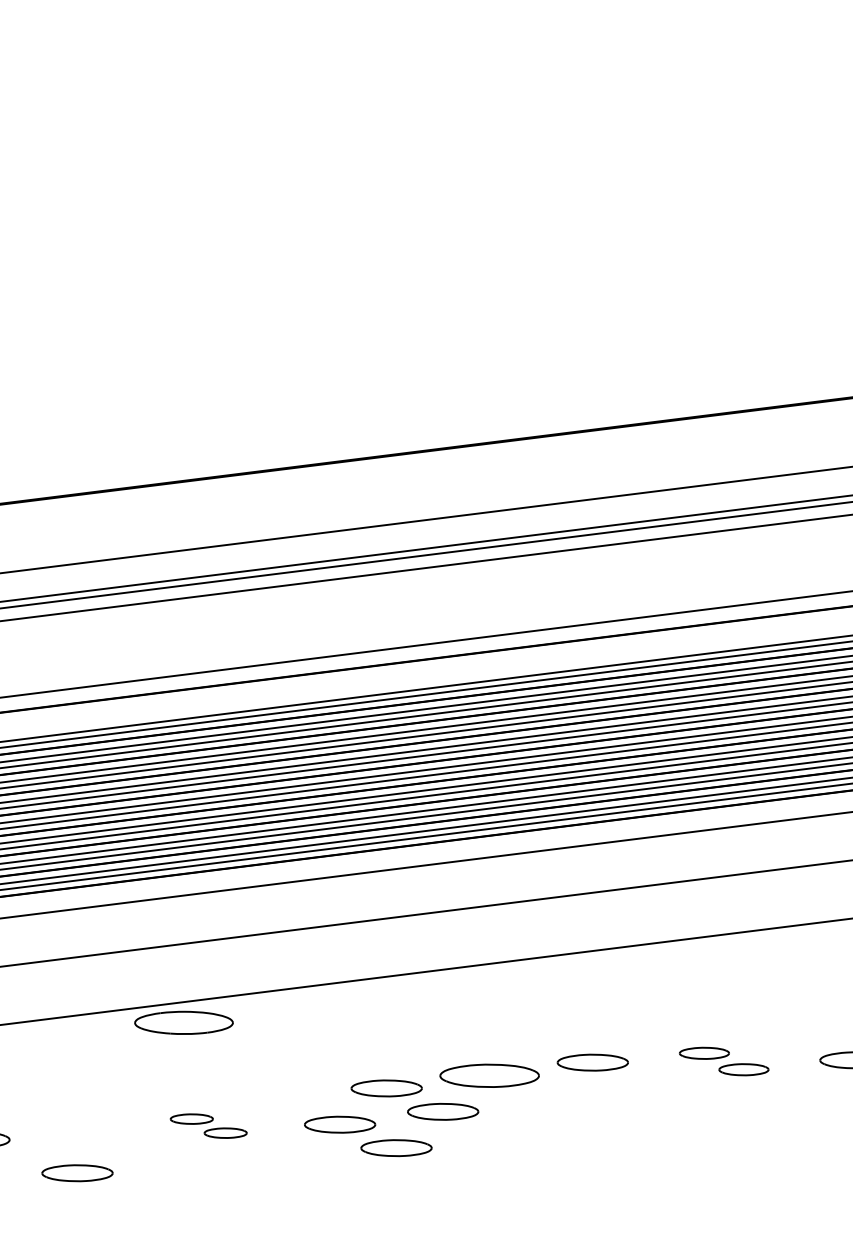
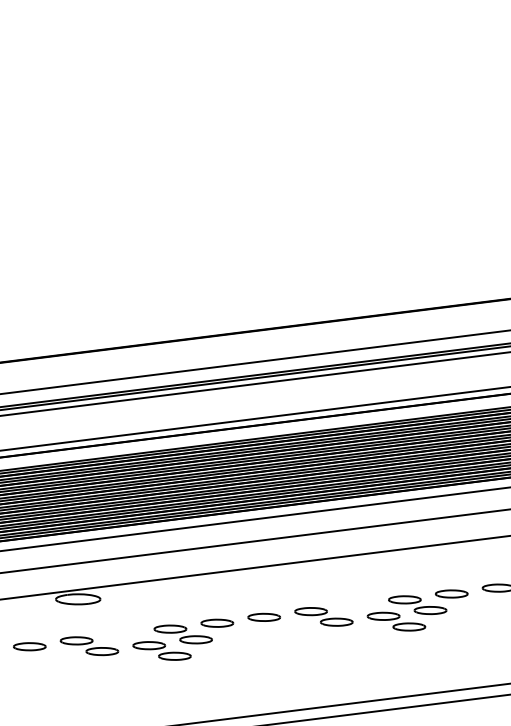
part: (723, 1060) -> (323, 616), size x1.43
part: (490, 1073) -> (217, 622), size x0.71
part: (208, 1126) -> (89, 646), size x1.67
part: (76, 1172) -> (29, 646), moved

